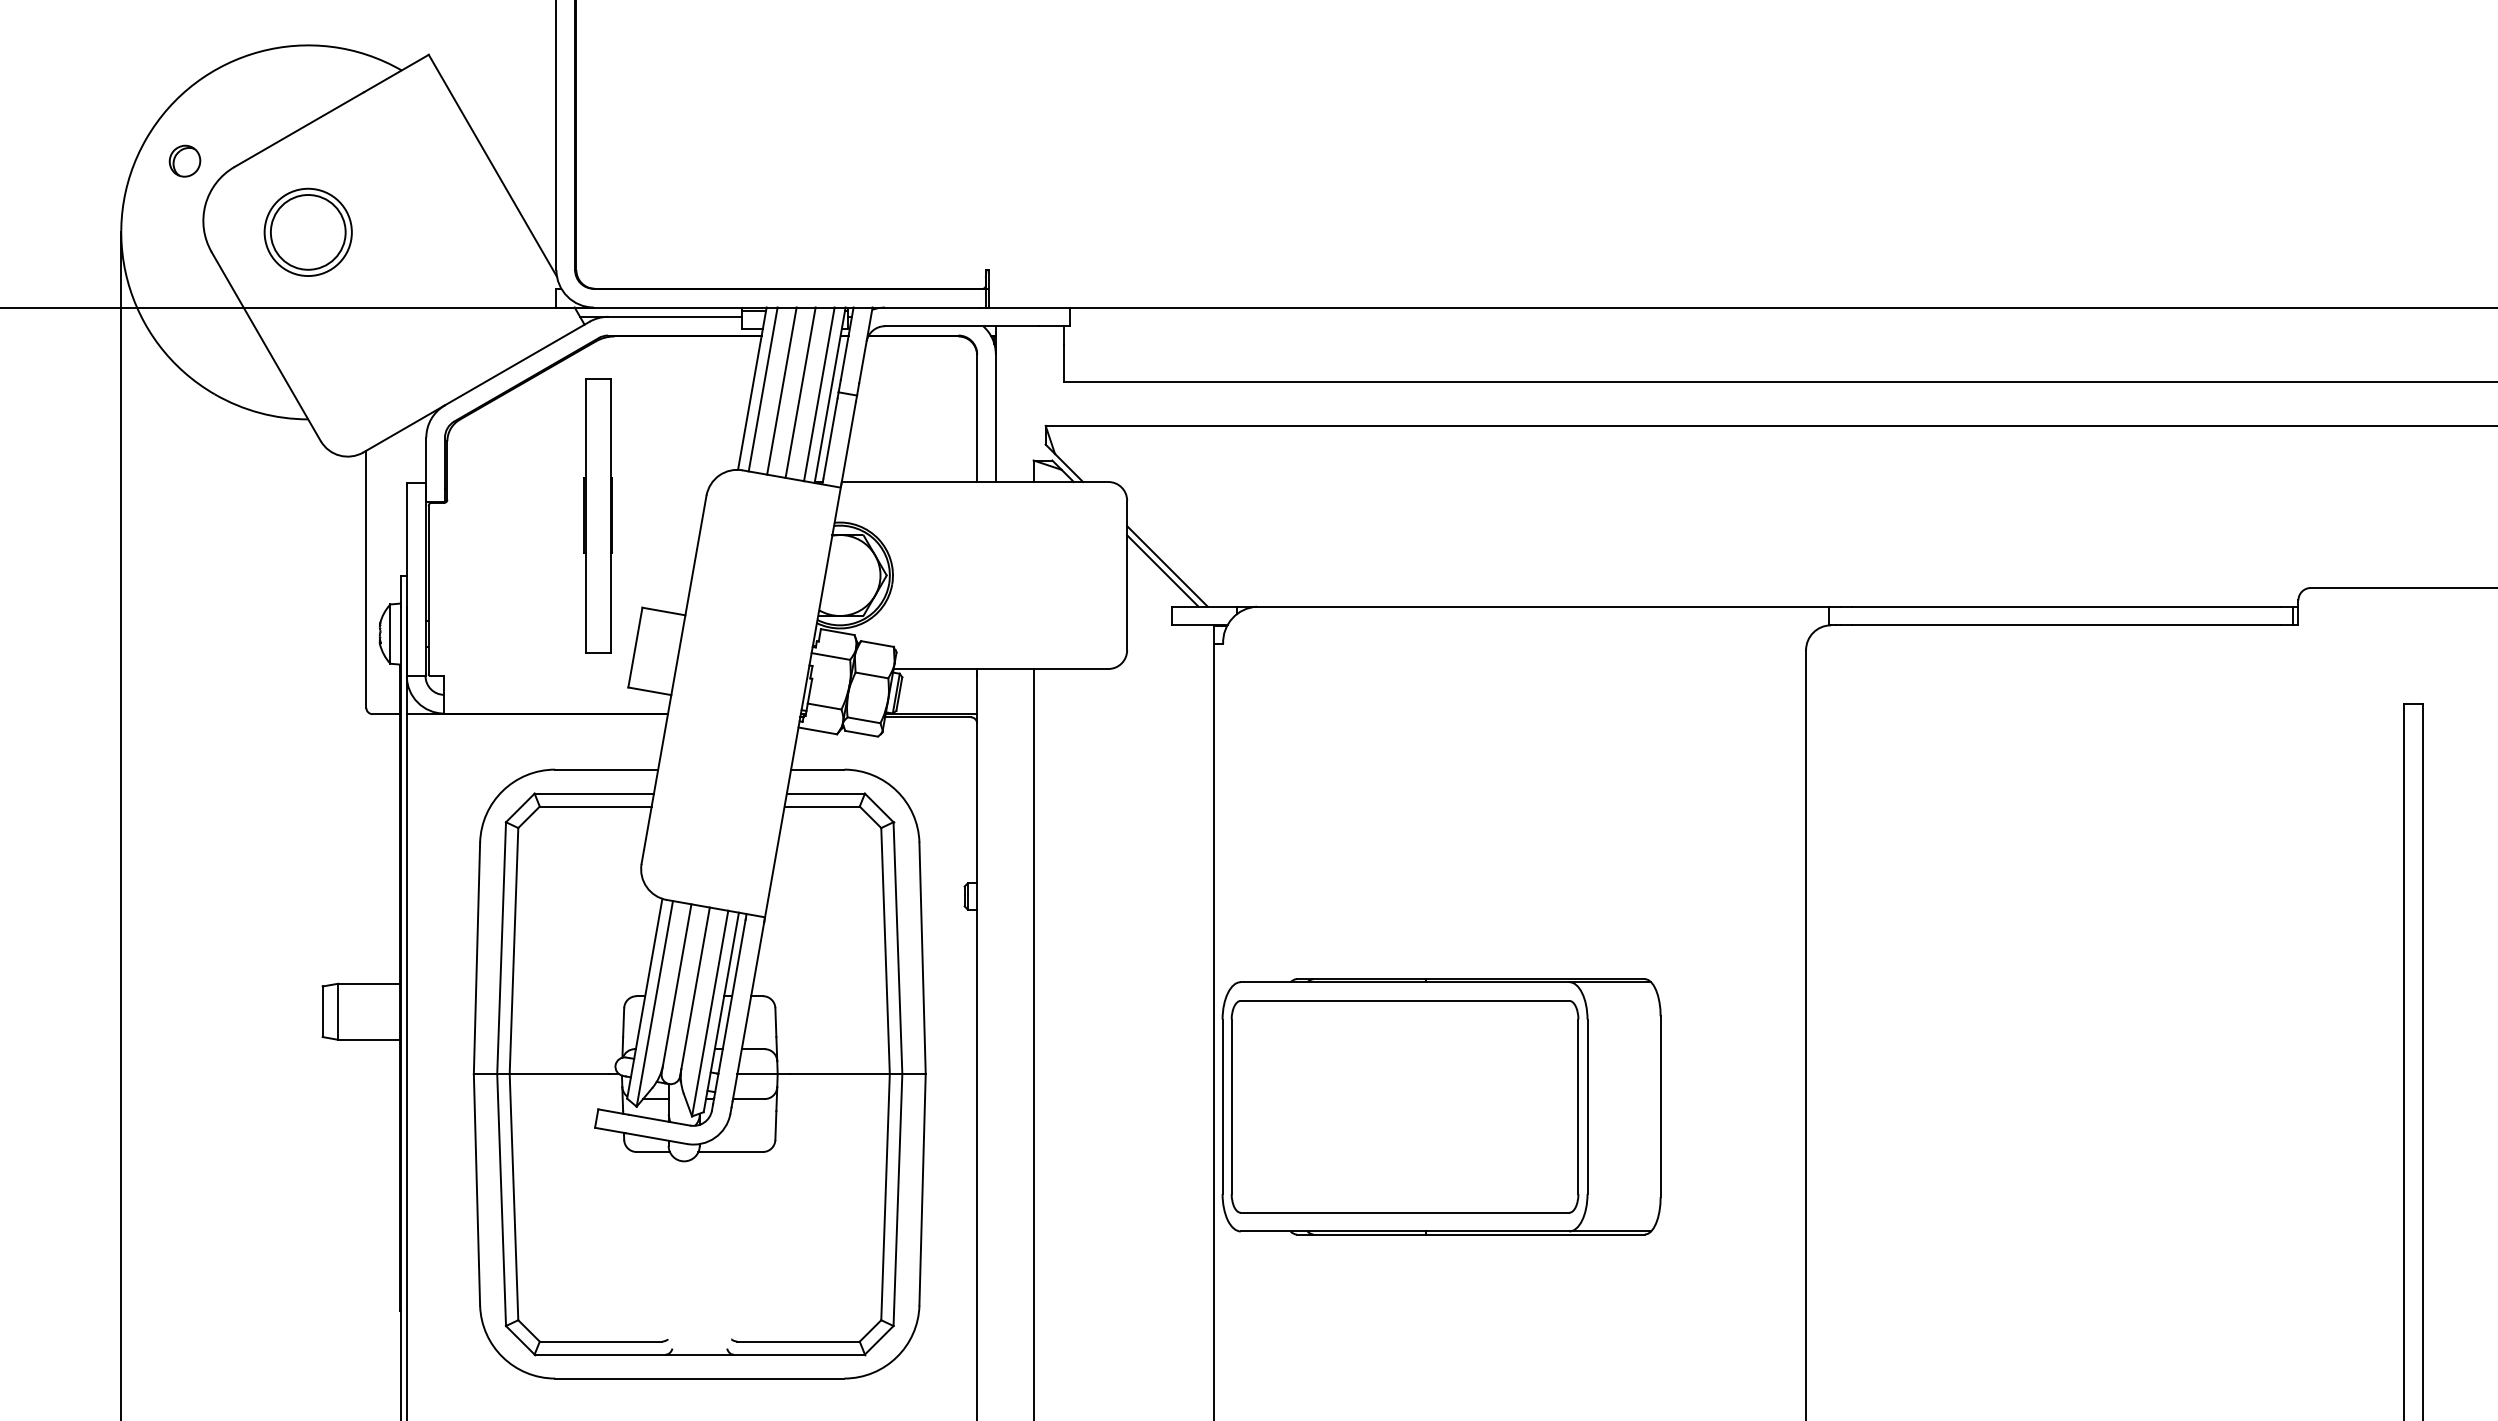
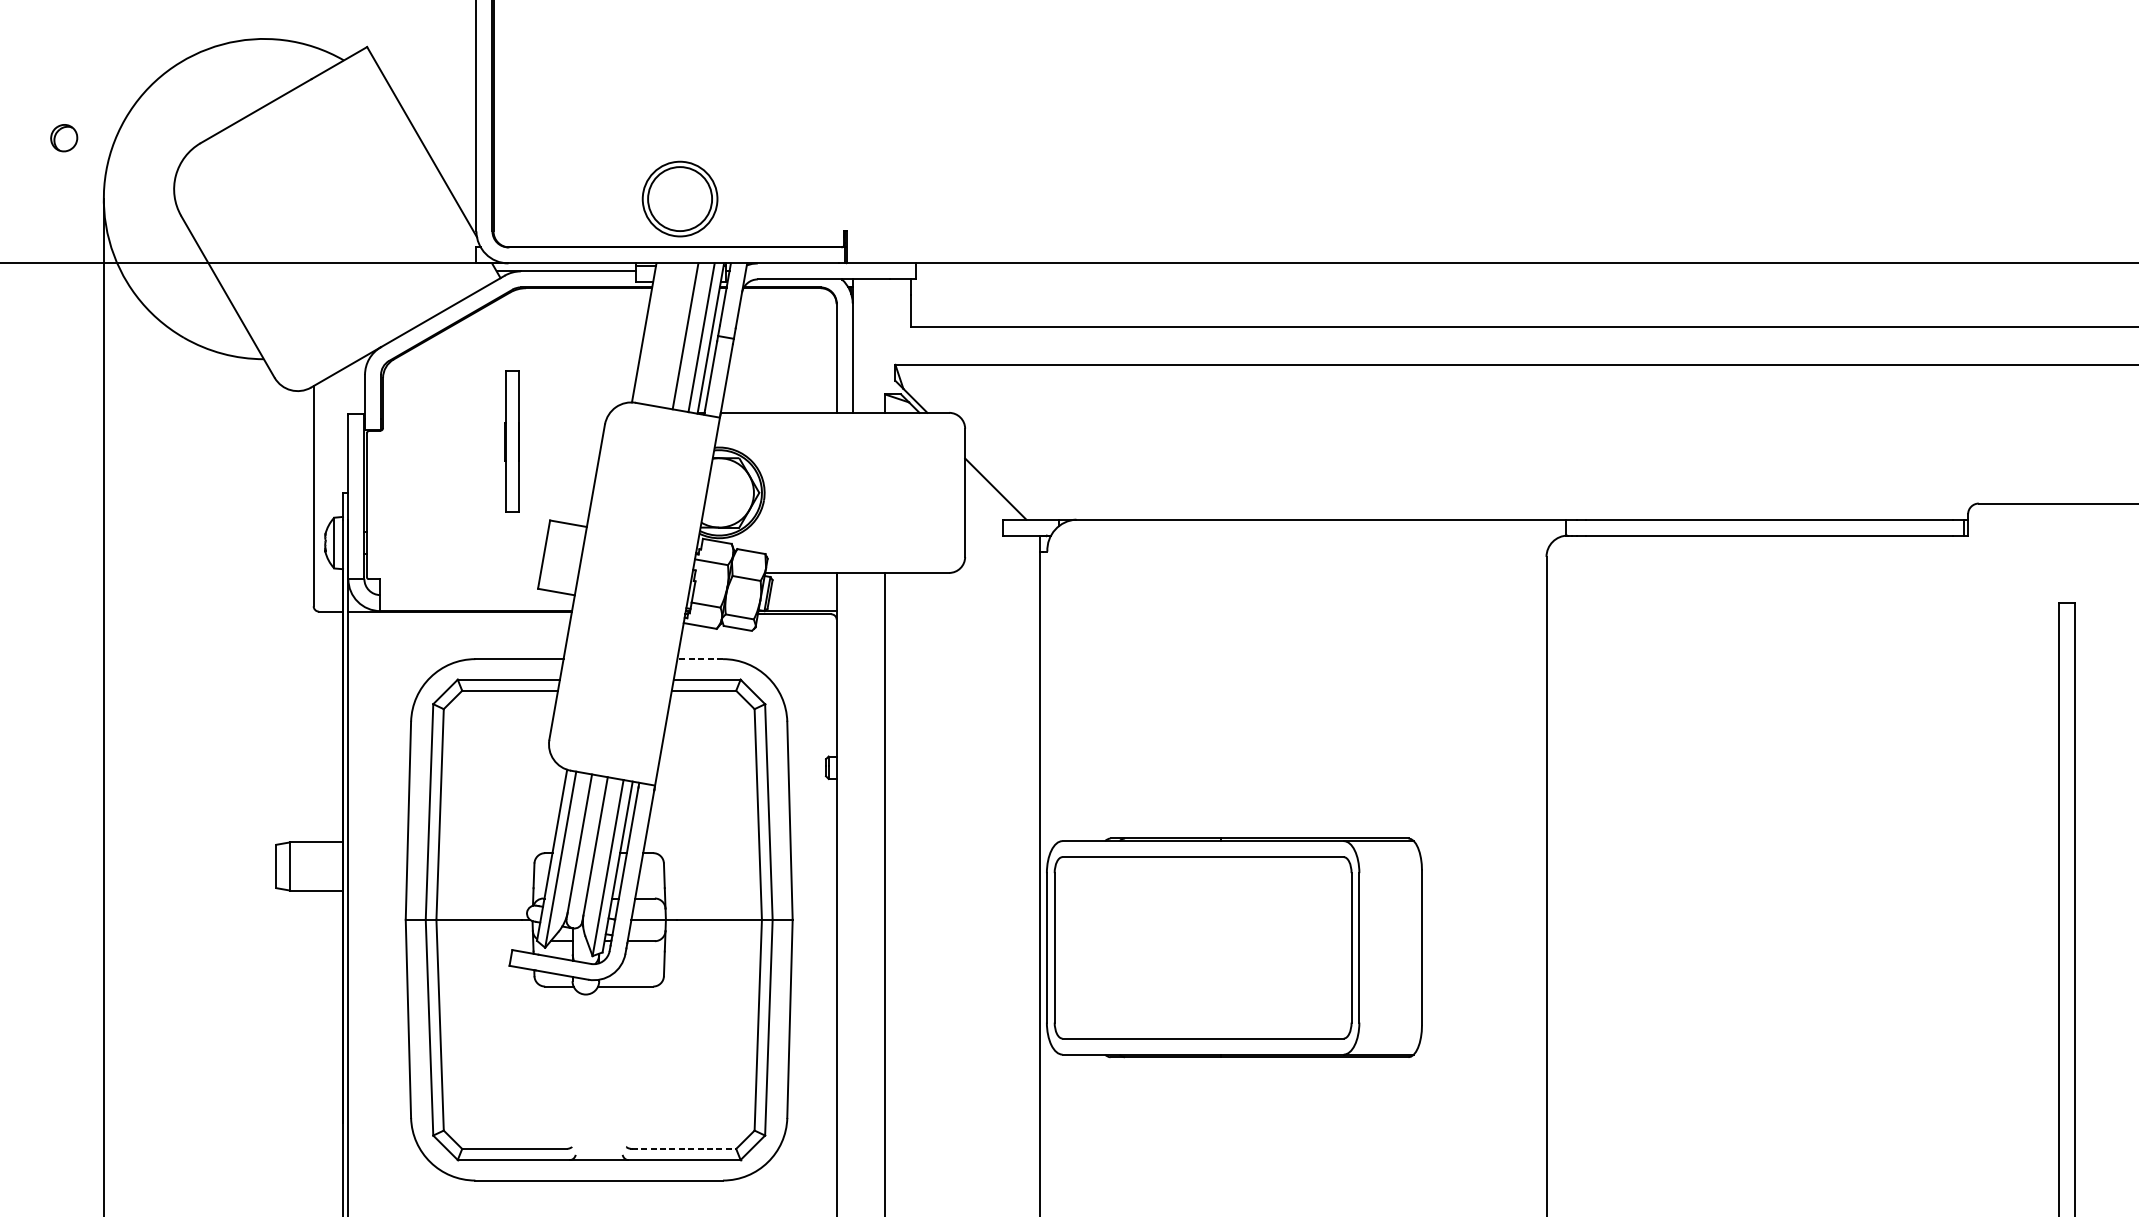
part: (184, 160) -> (63, 137), moved
part: (307, 231) -> (679, 198), moved
line: (762, 389) -> (652, 333), removed
line: (781, 390) -> (669, 334), removed
part: (597, 515) -> (511, 441), size x0.6
line: (1167, 566) -> (999, 485), removed
line: (817, 769) -> (700, 659), solid -> dashed
line: (799, 1341) -> (684, 1148), solid -> dashed

